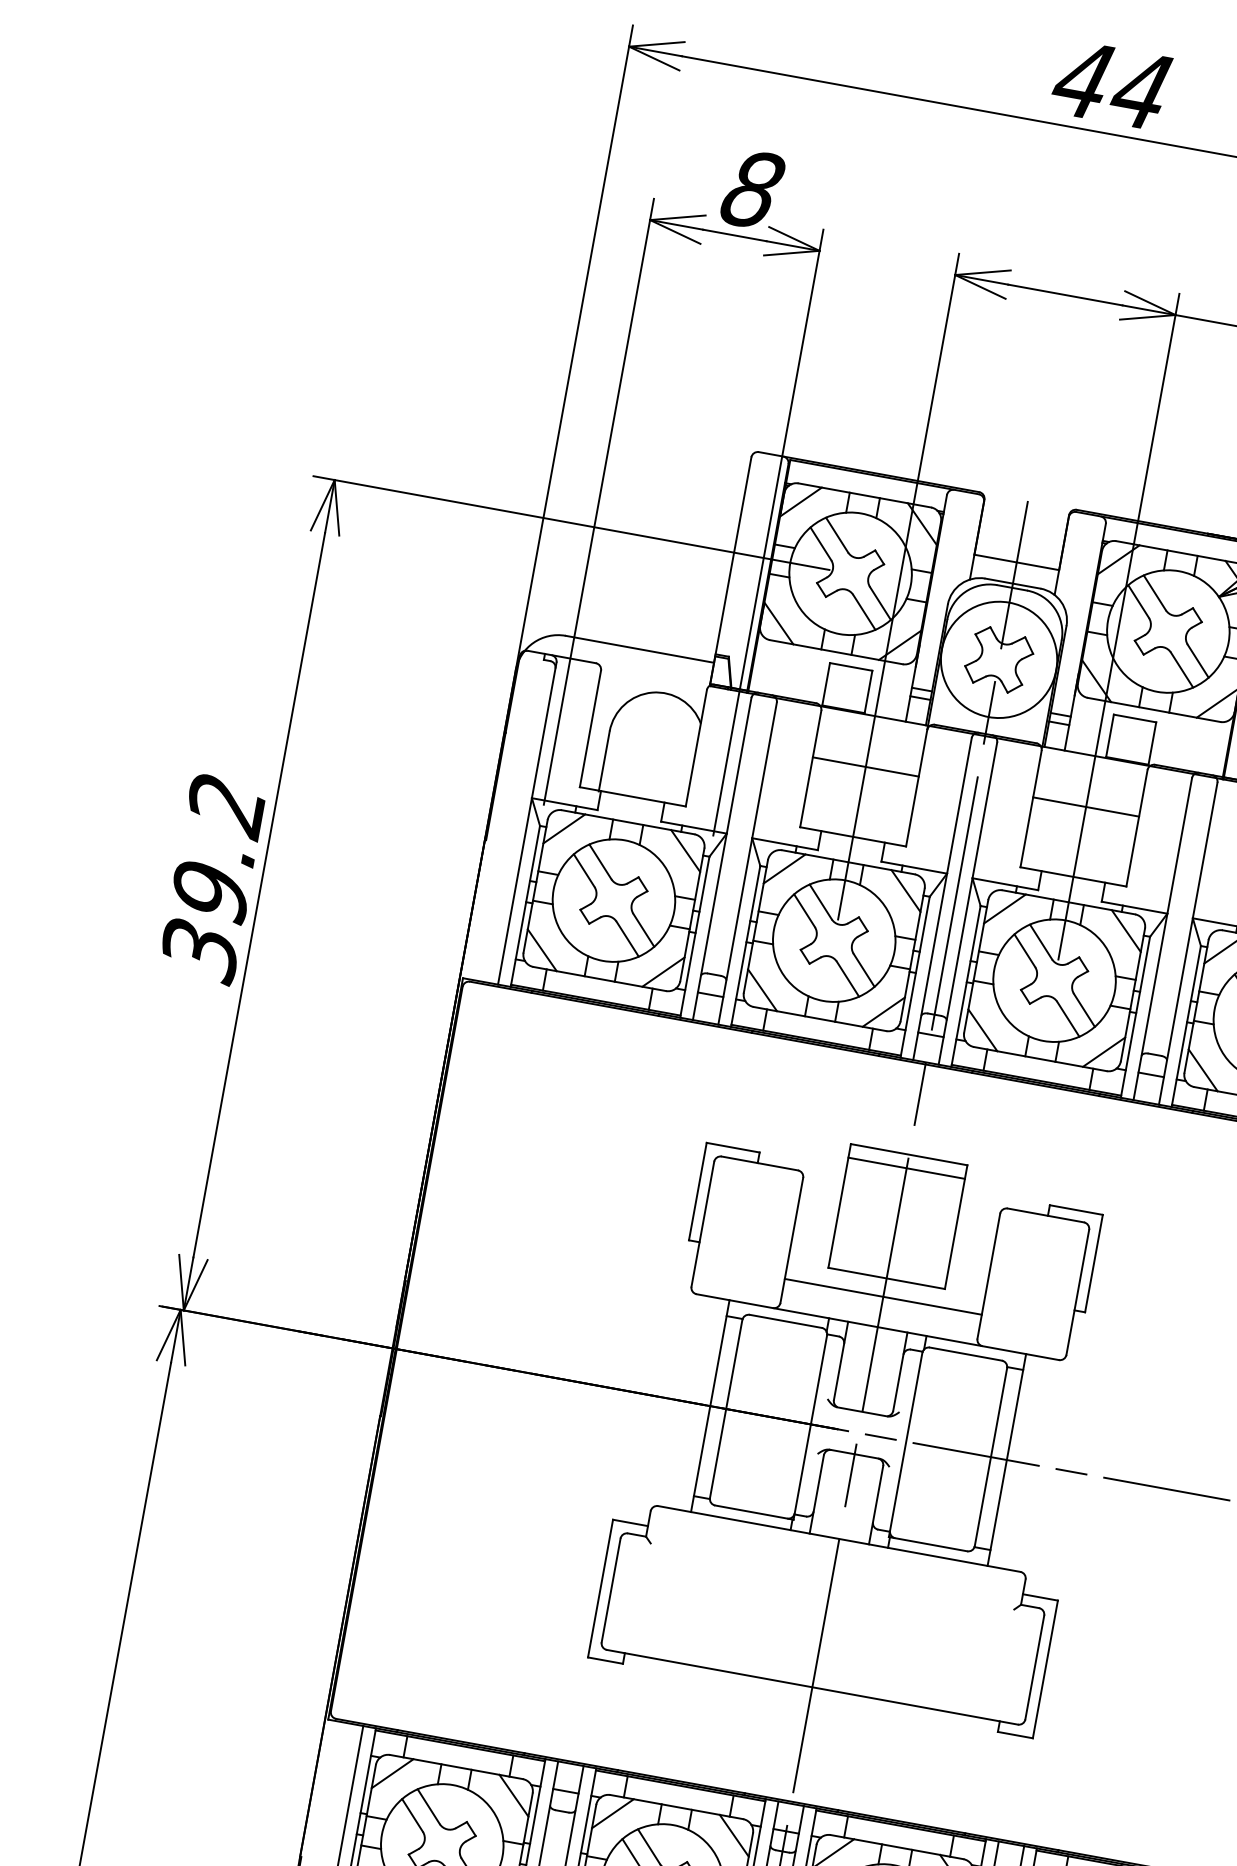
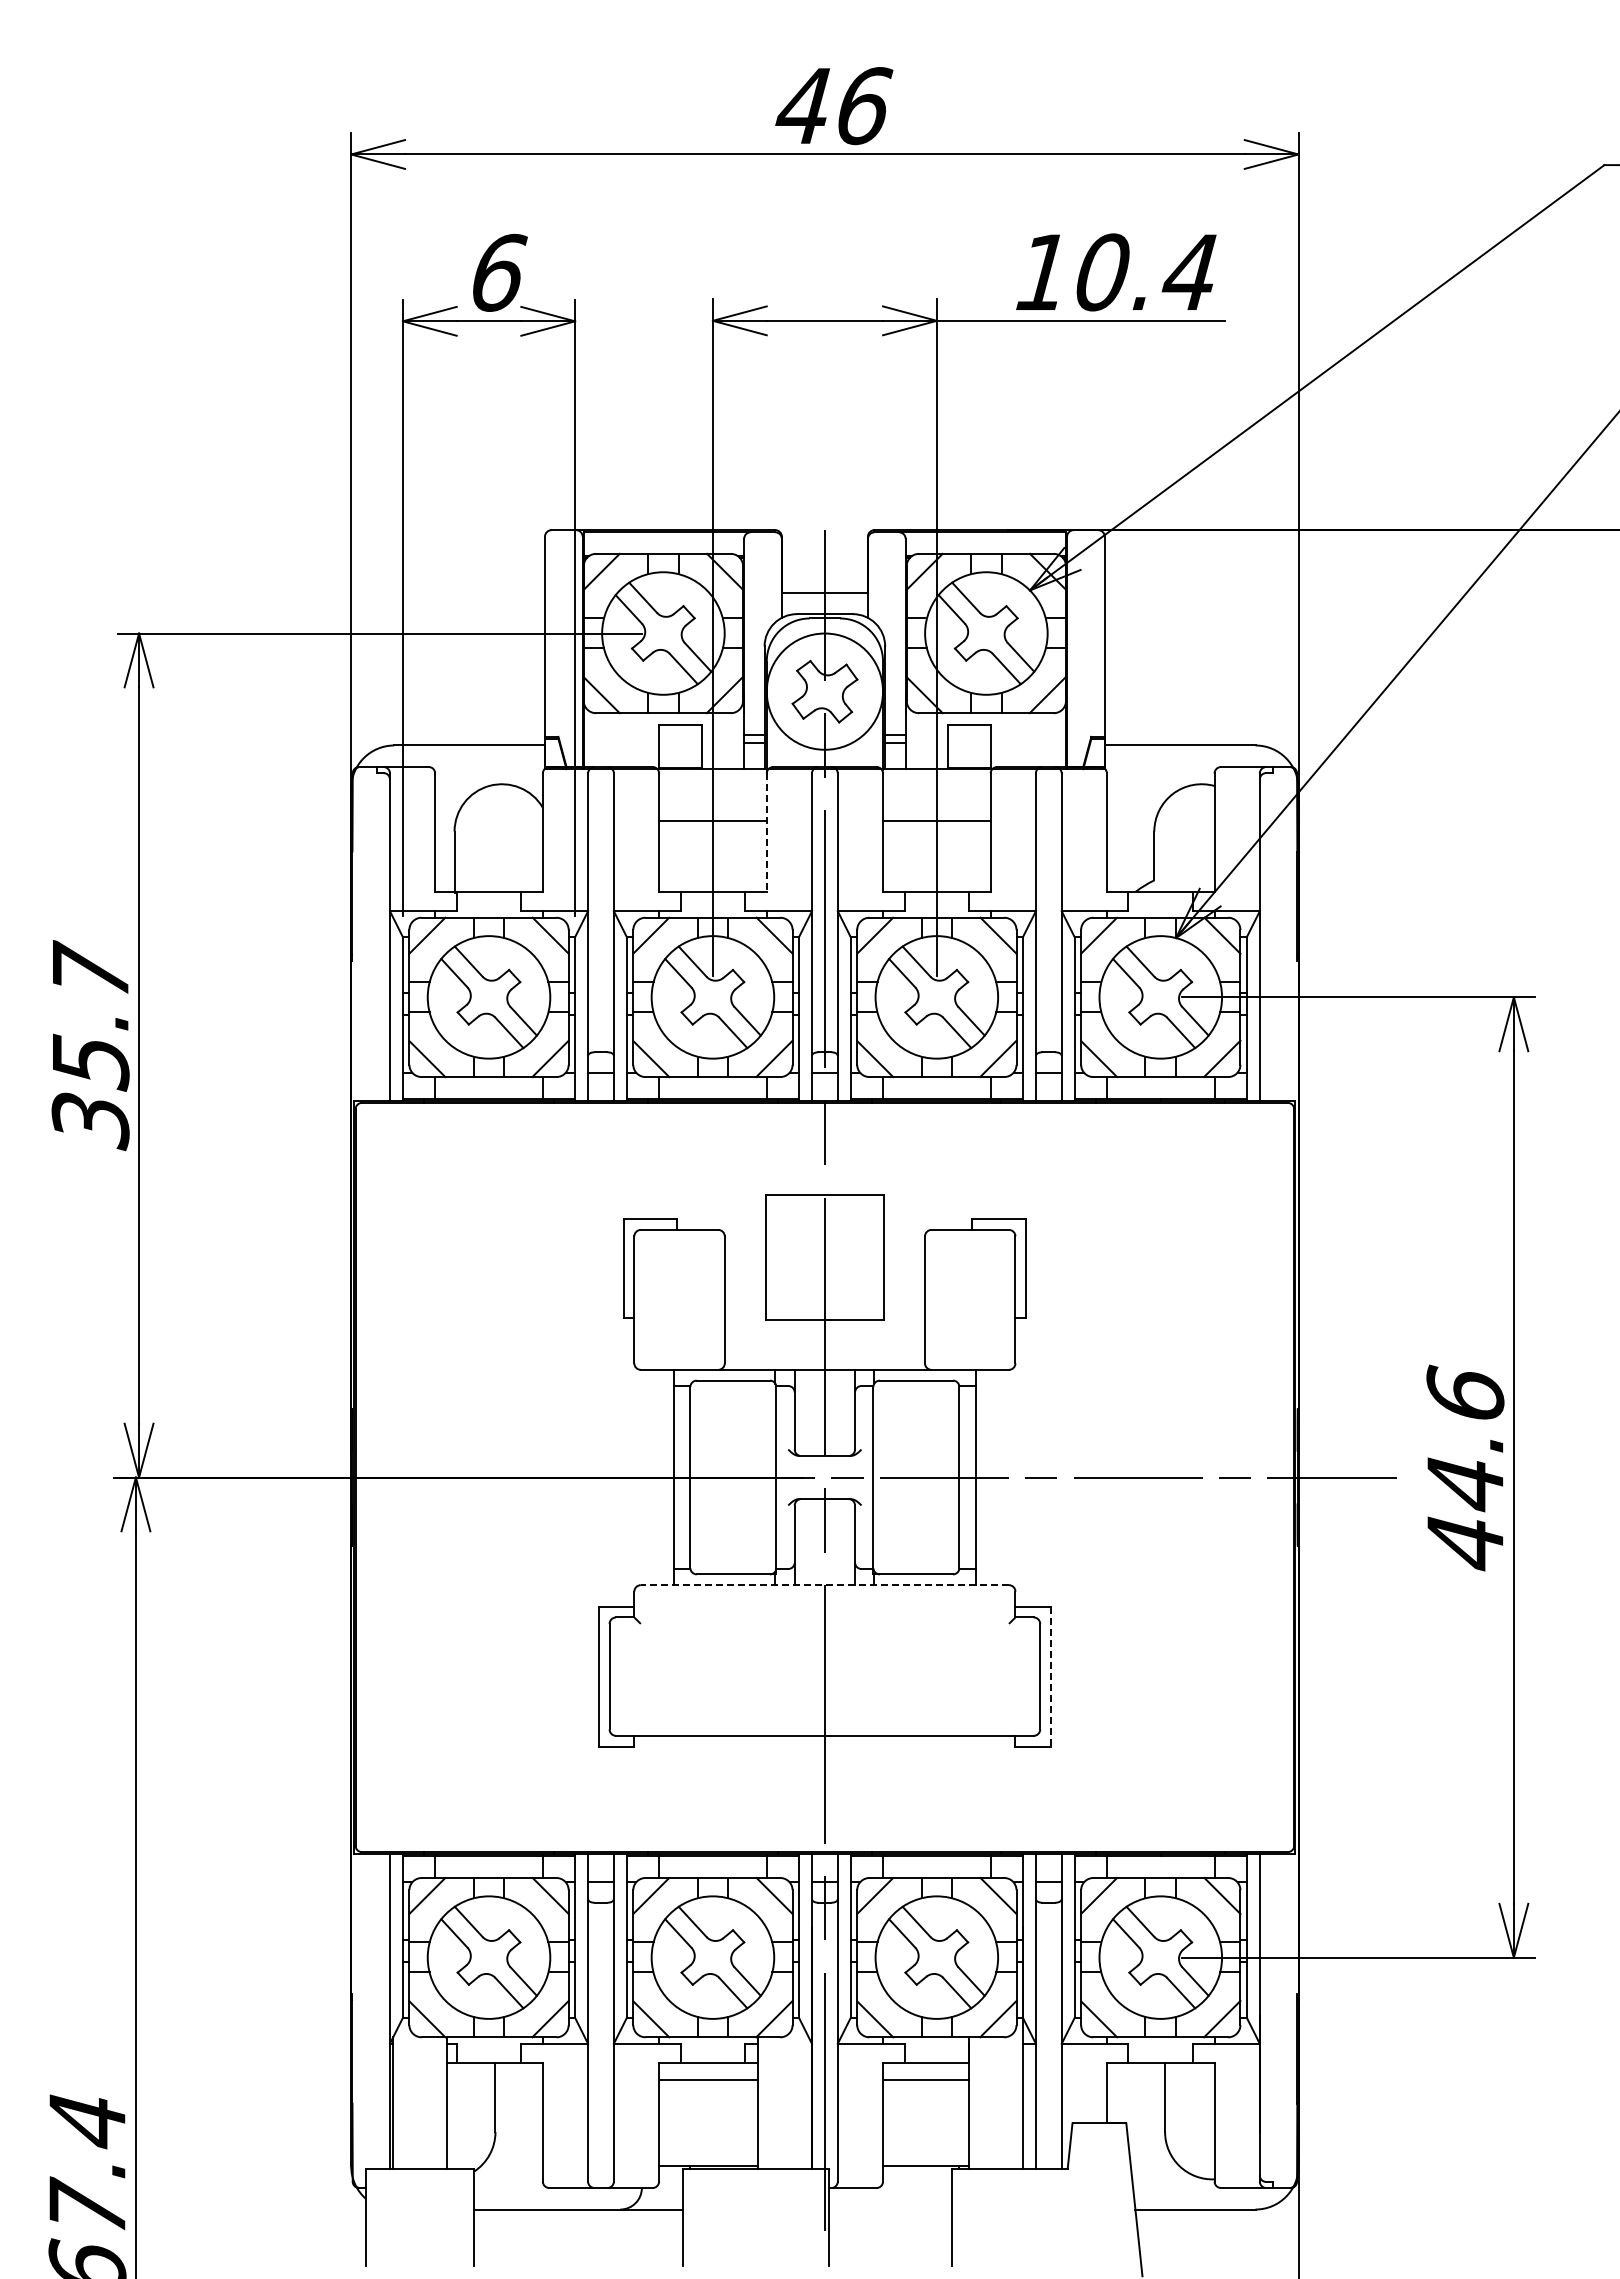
text: (1141, 91) -> (863, 106), 44 -> 46
text: (752, 189) -> (498, 272), 8 -> 6
line: (916, 788) -> (766, 833), solid -> dashed
text: (218, 847) -> (90, 1015), 39.2 -> 35.7
line: (906, 1168) -> (824, 1208), removed
line: (882, 1297) -> (824, 1339), removed
line: (838, 1539) -> (824, 1585), solid -> dashed
line: (1044, 1669) -> (1050, 1676), solid -> dashed

